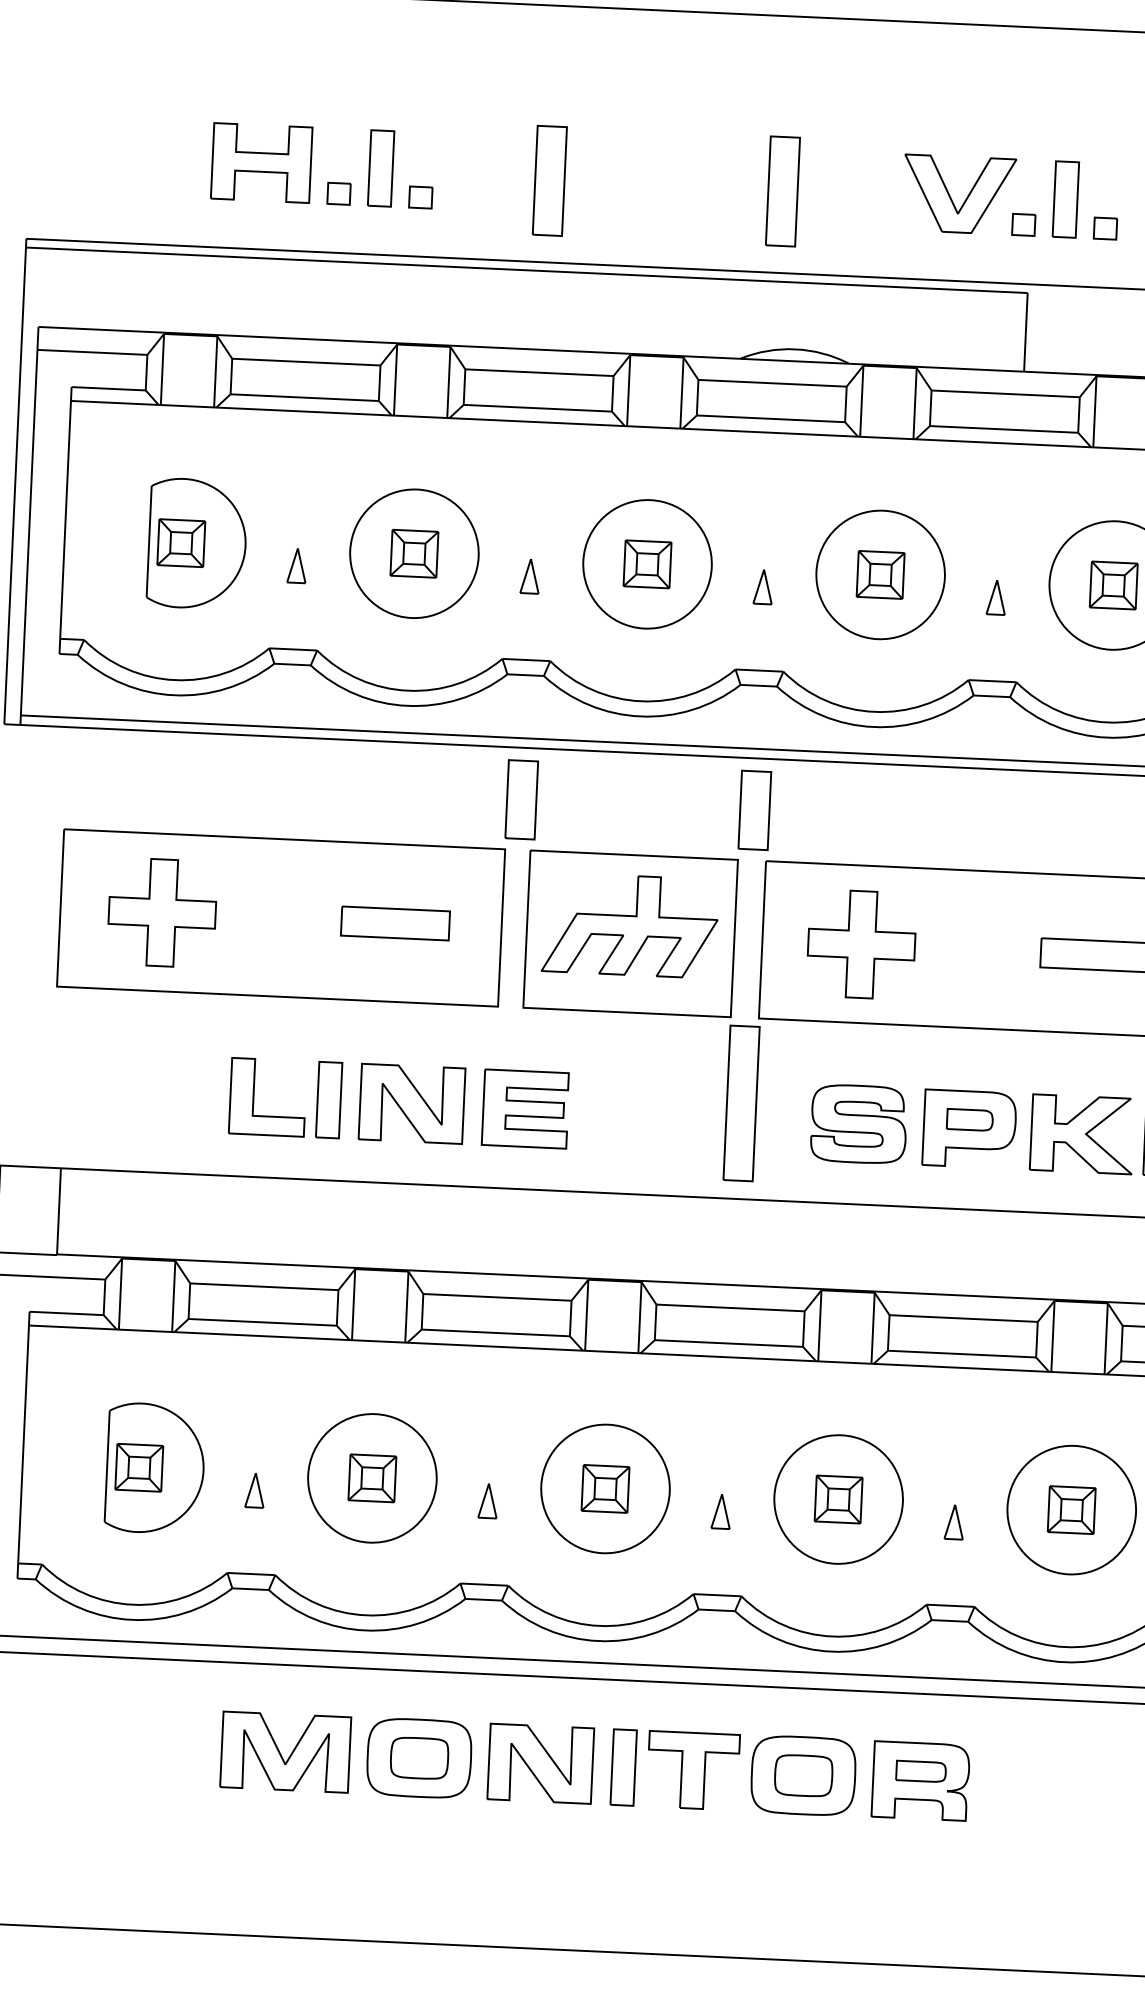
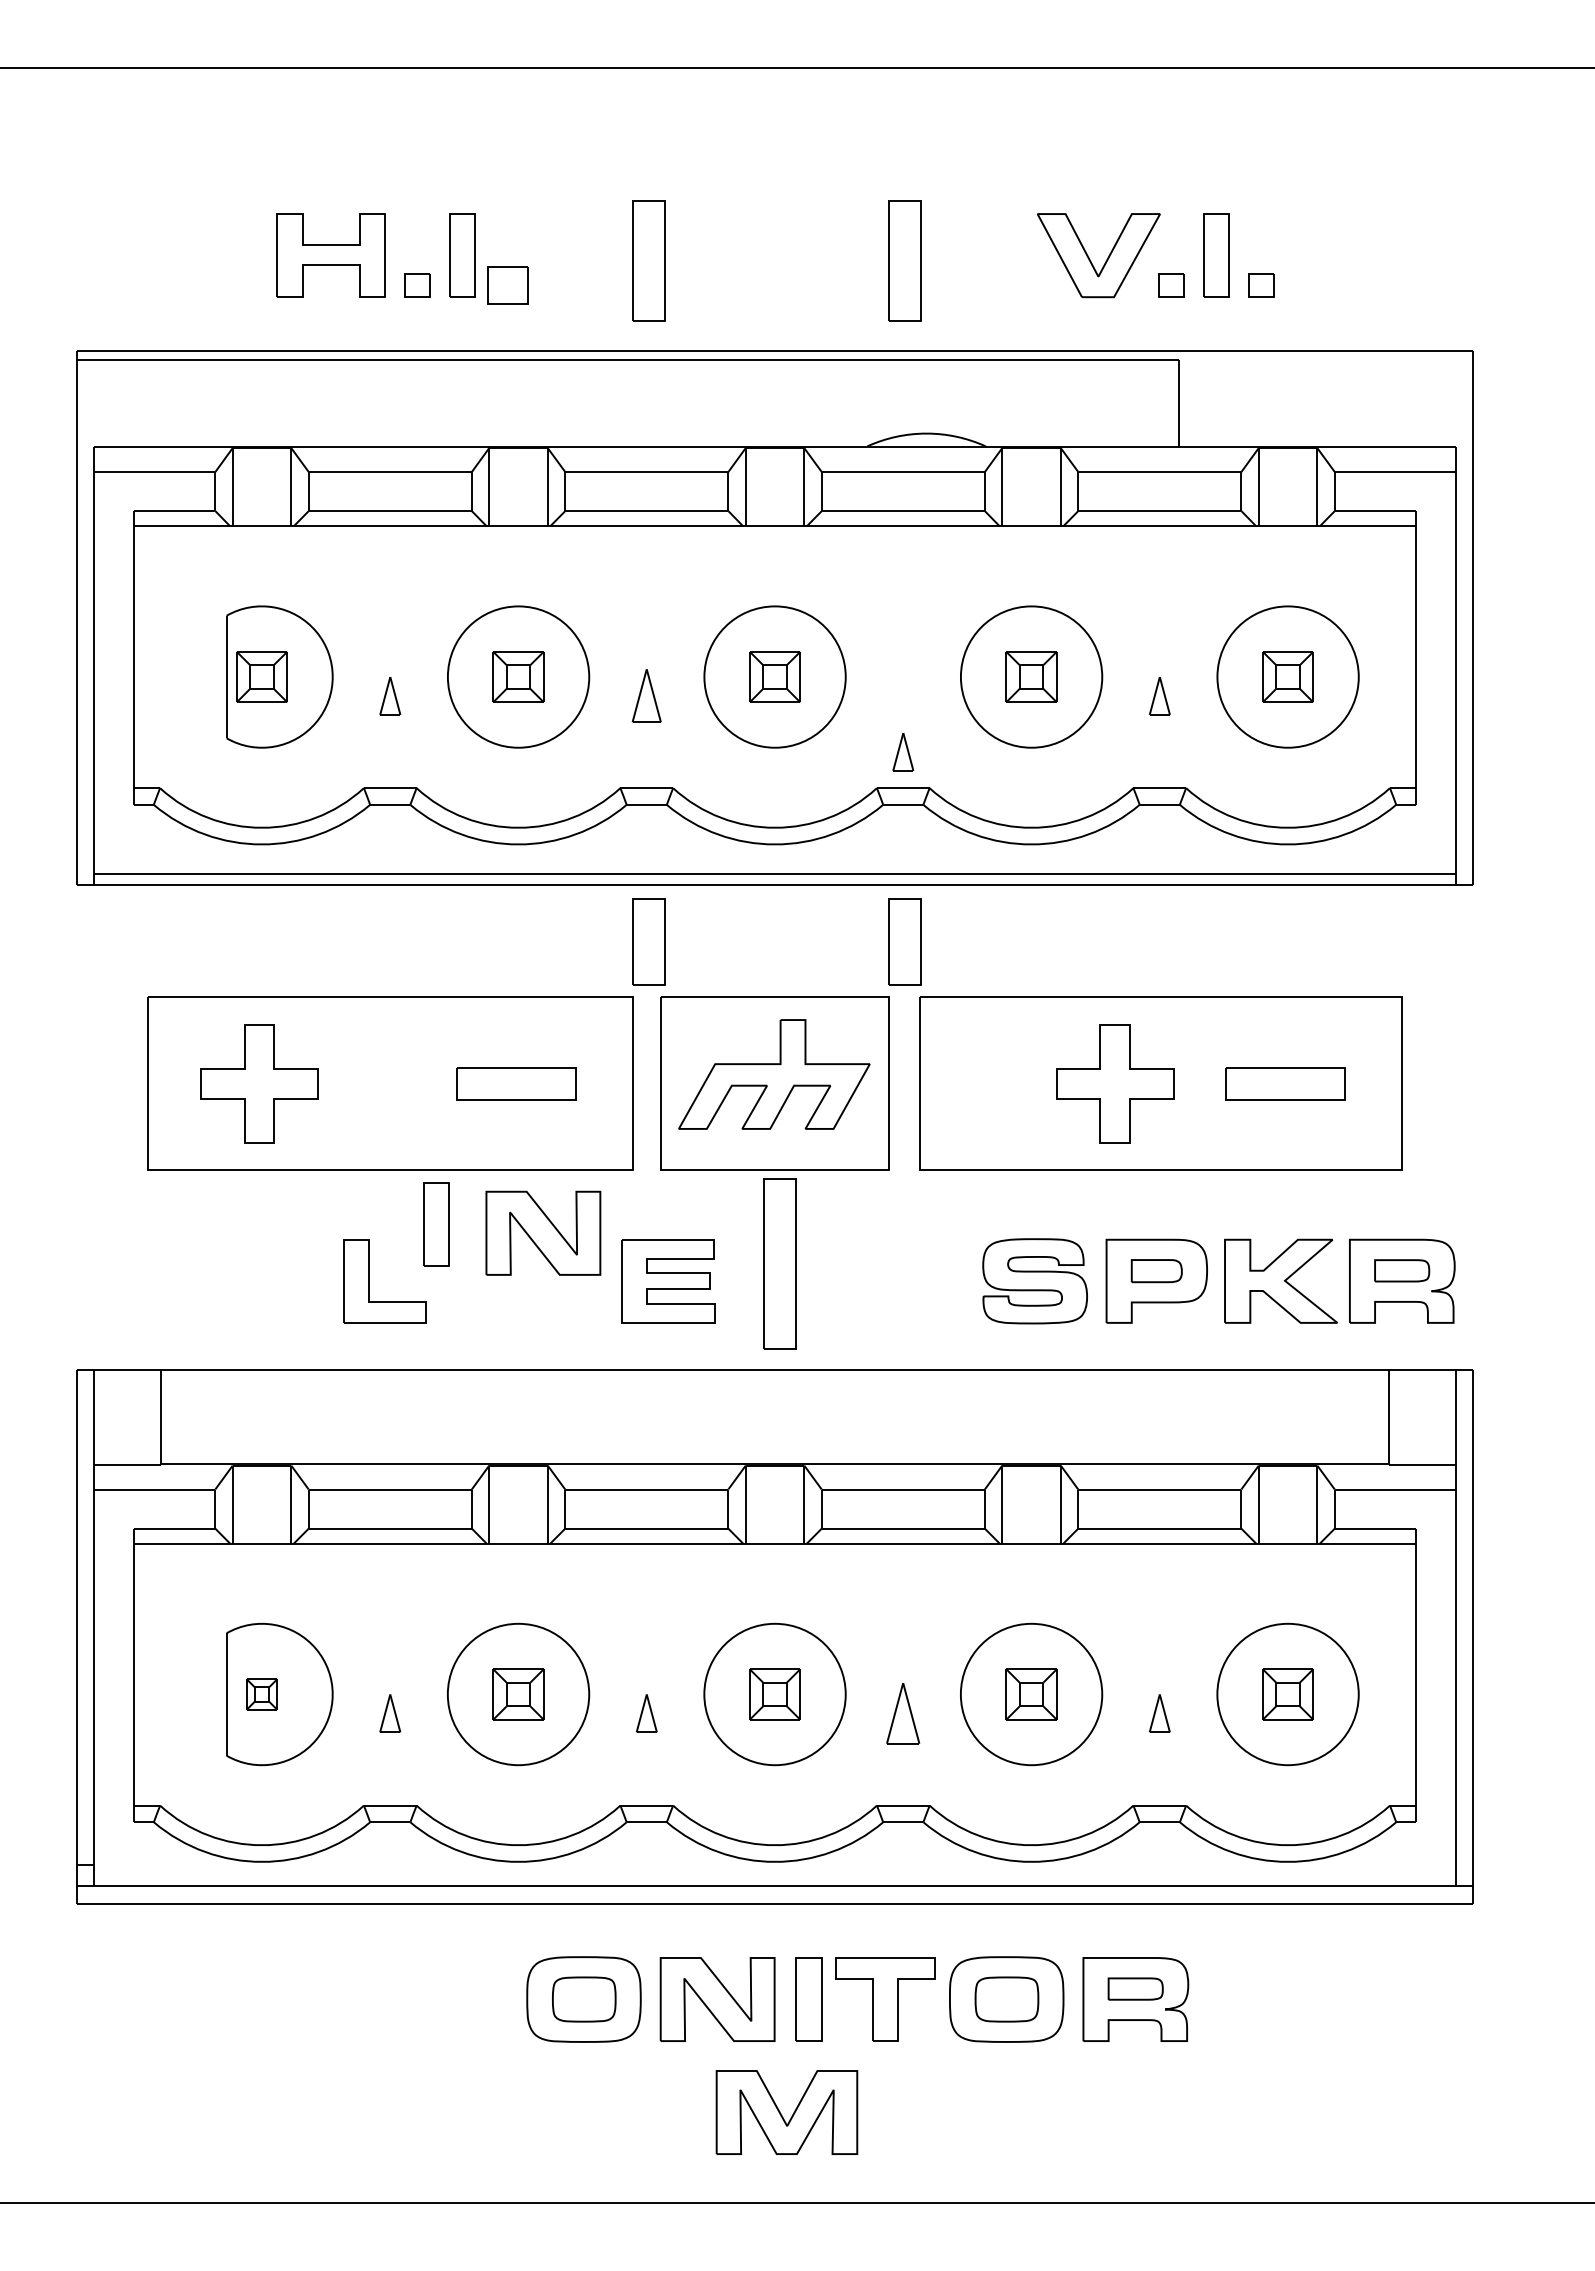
part: (420, 197) -> (507, 285), size x1.6
part: (529, 576) -> (646, 696), size x1.4
part: (763, 587) -> (903, 752), moved
part: (861, 944) -> (1115, 1083), moved
part: (329, 1100) -> (436, 1224), moved
part: (740, 1102) -> (779, 1263), moved
part: (412, 1103) -> (543, 1232), moved
part: (138, 1467) -> (261, 1694), size x0.6
part: (721, 1511) -> (903, 1713), size x1.6
part: (285, 1752) -> (786, 2112), moved

